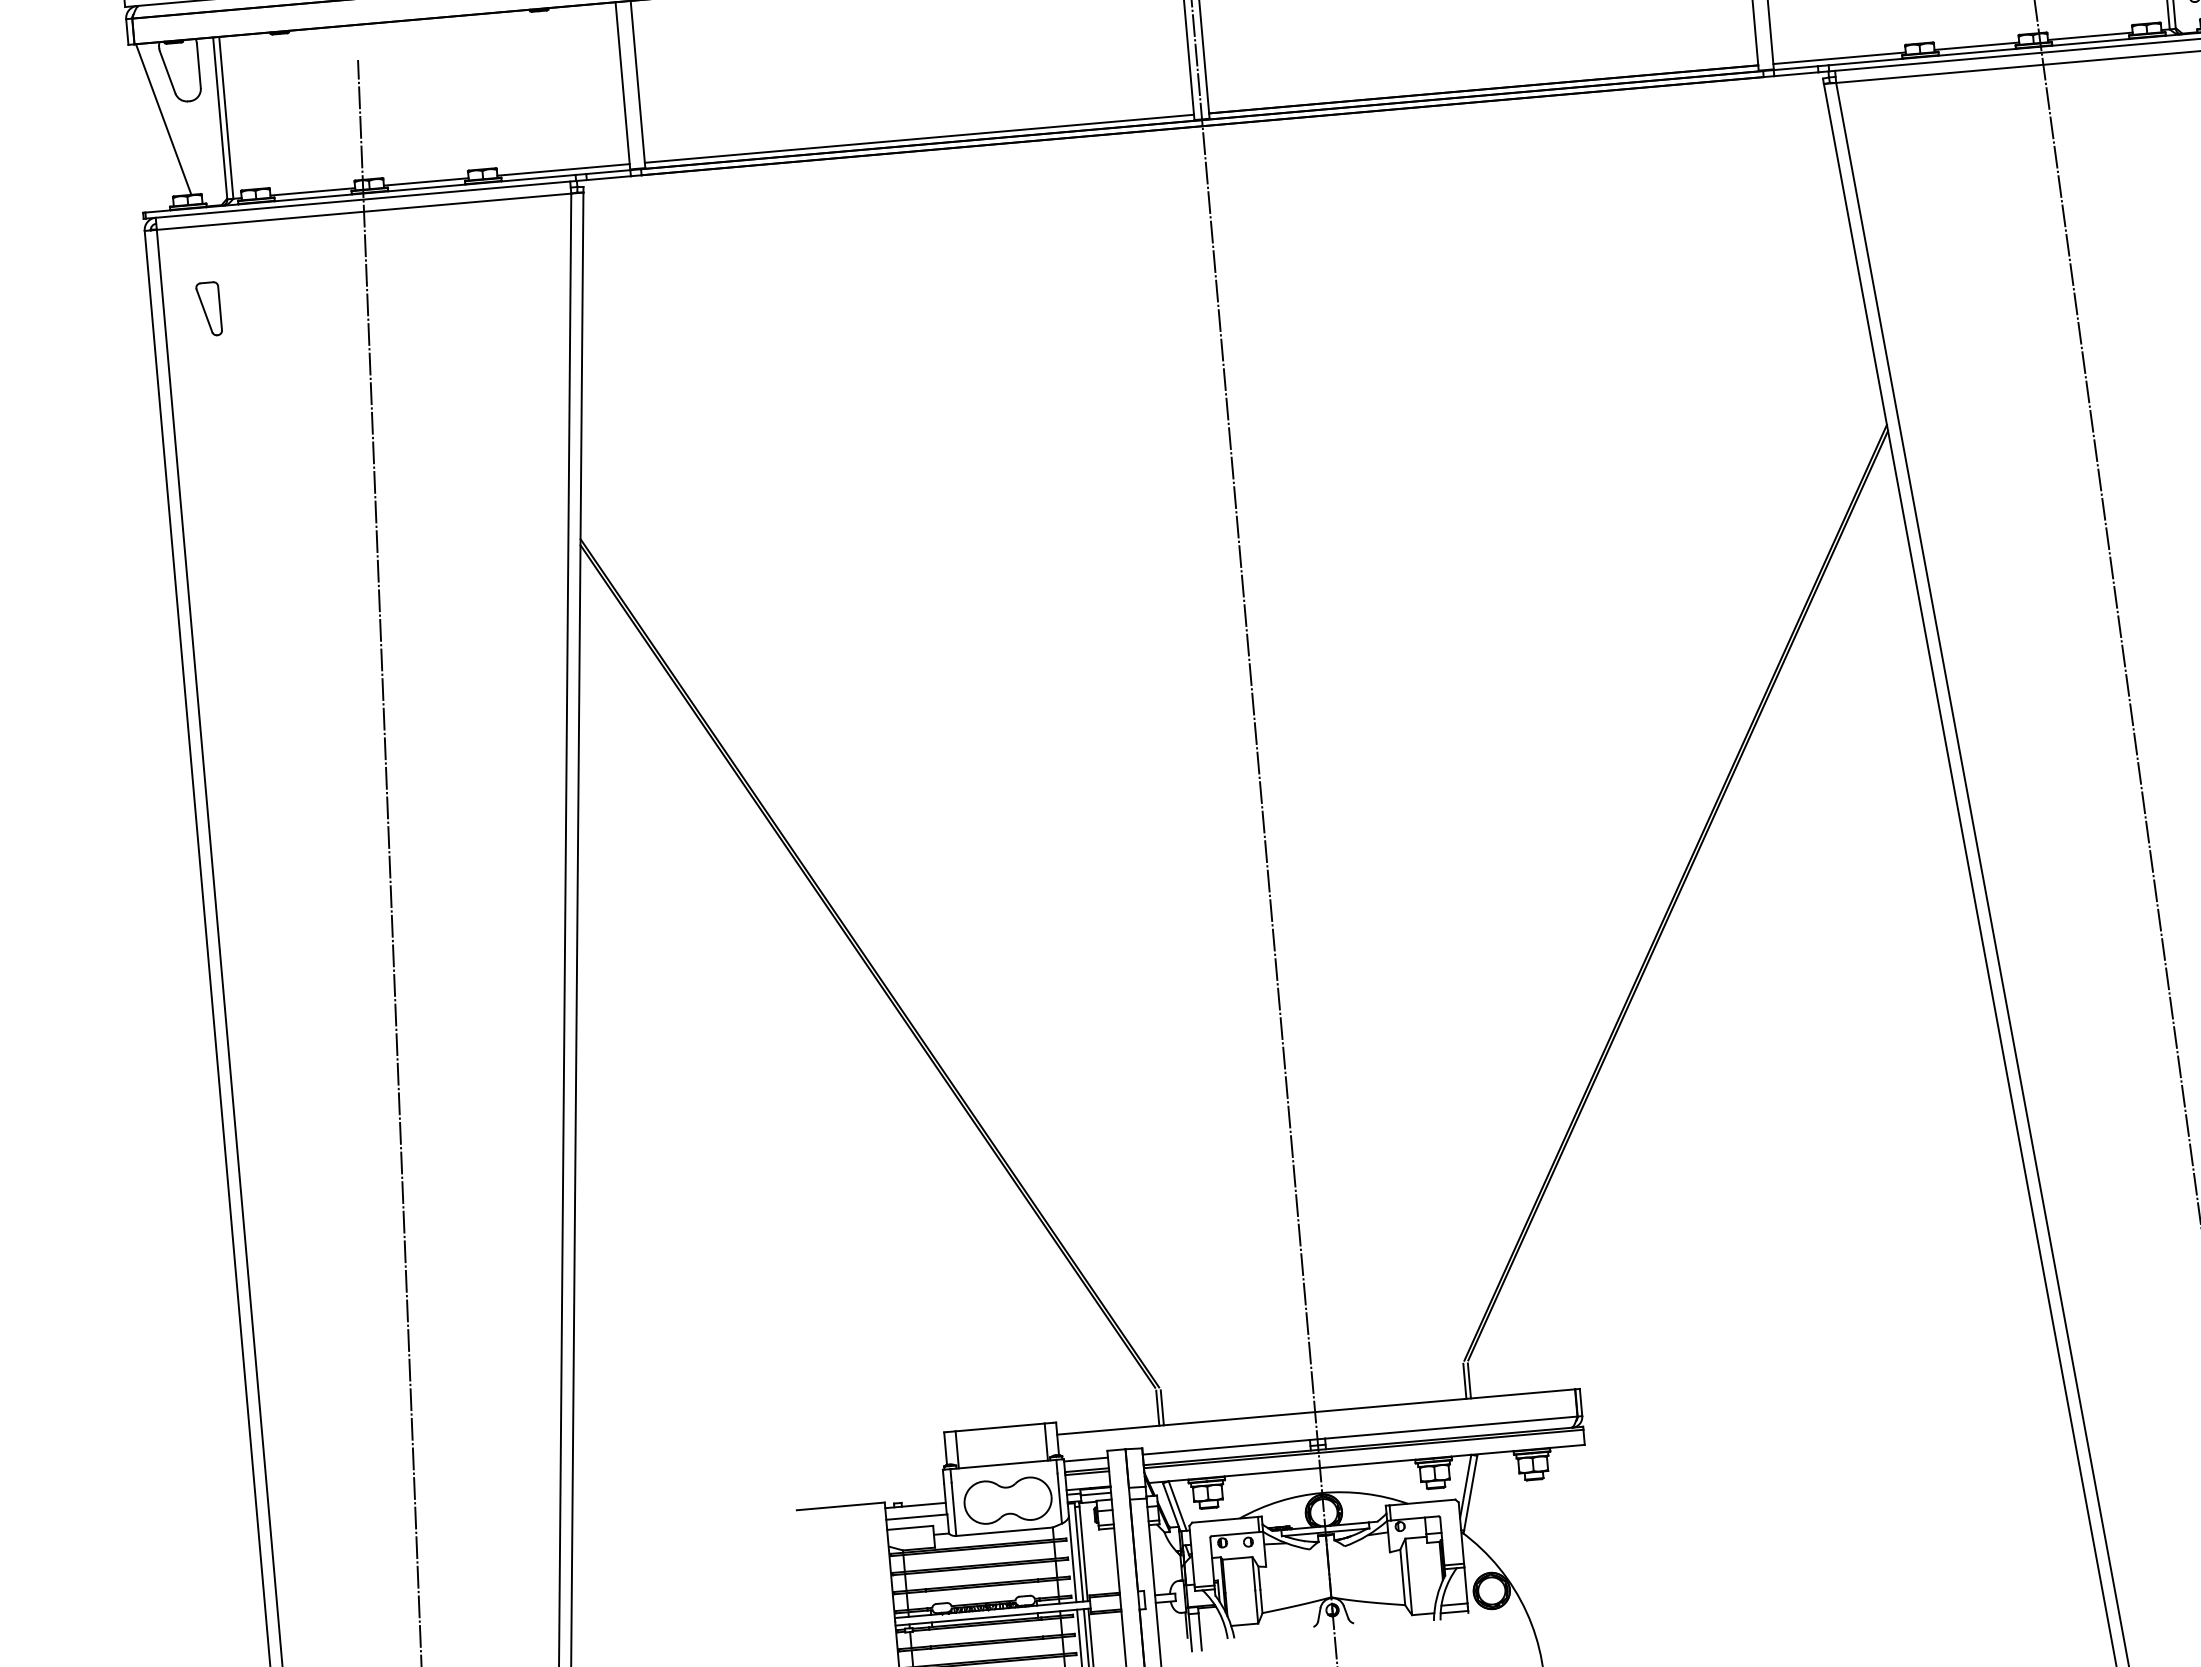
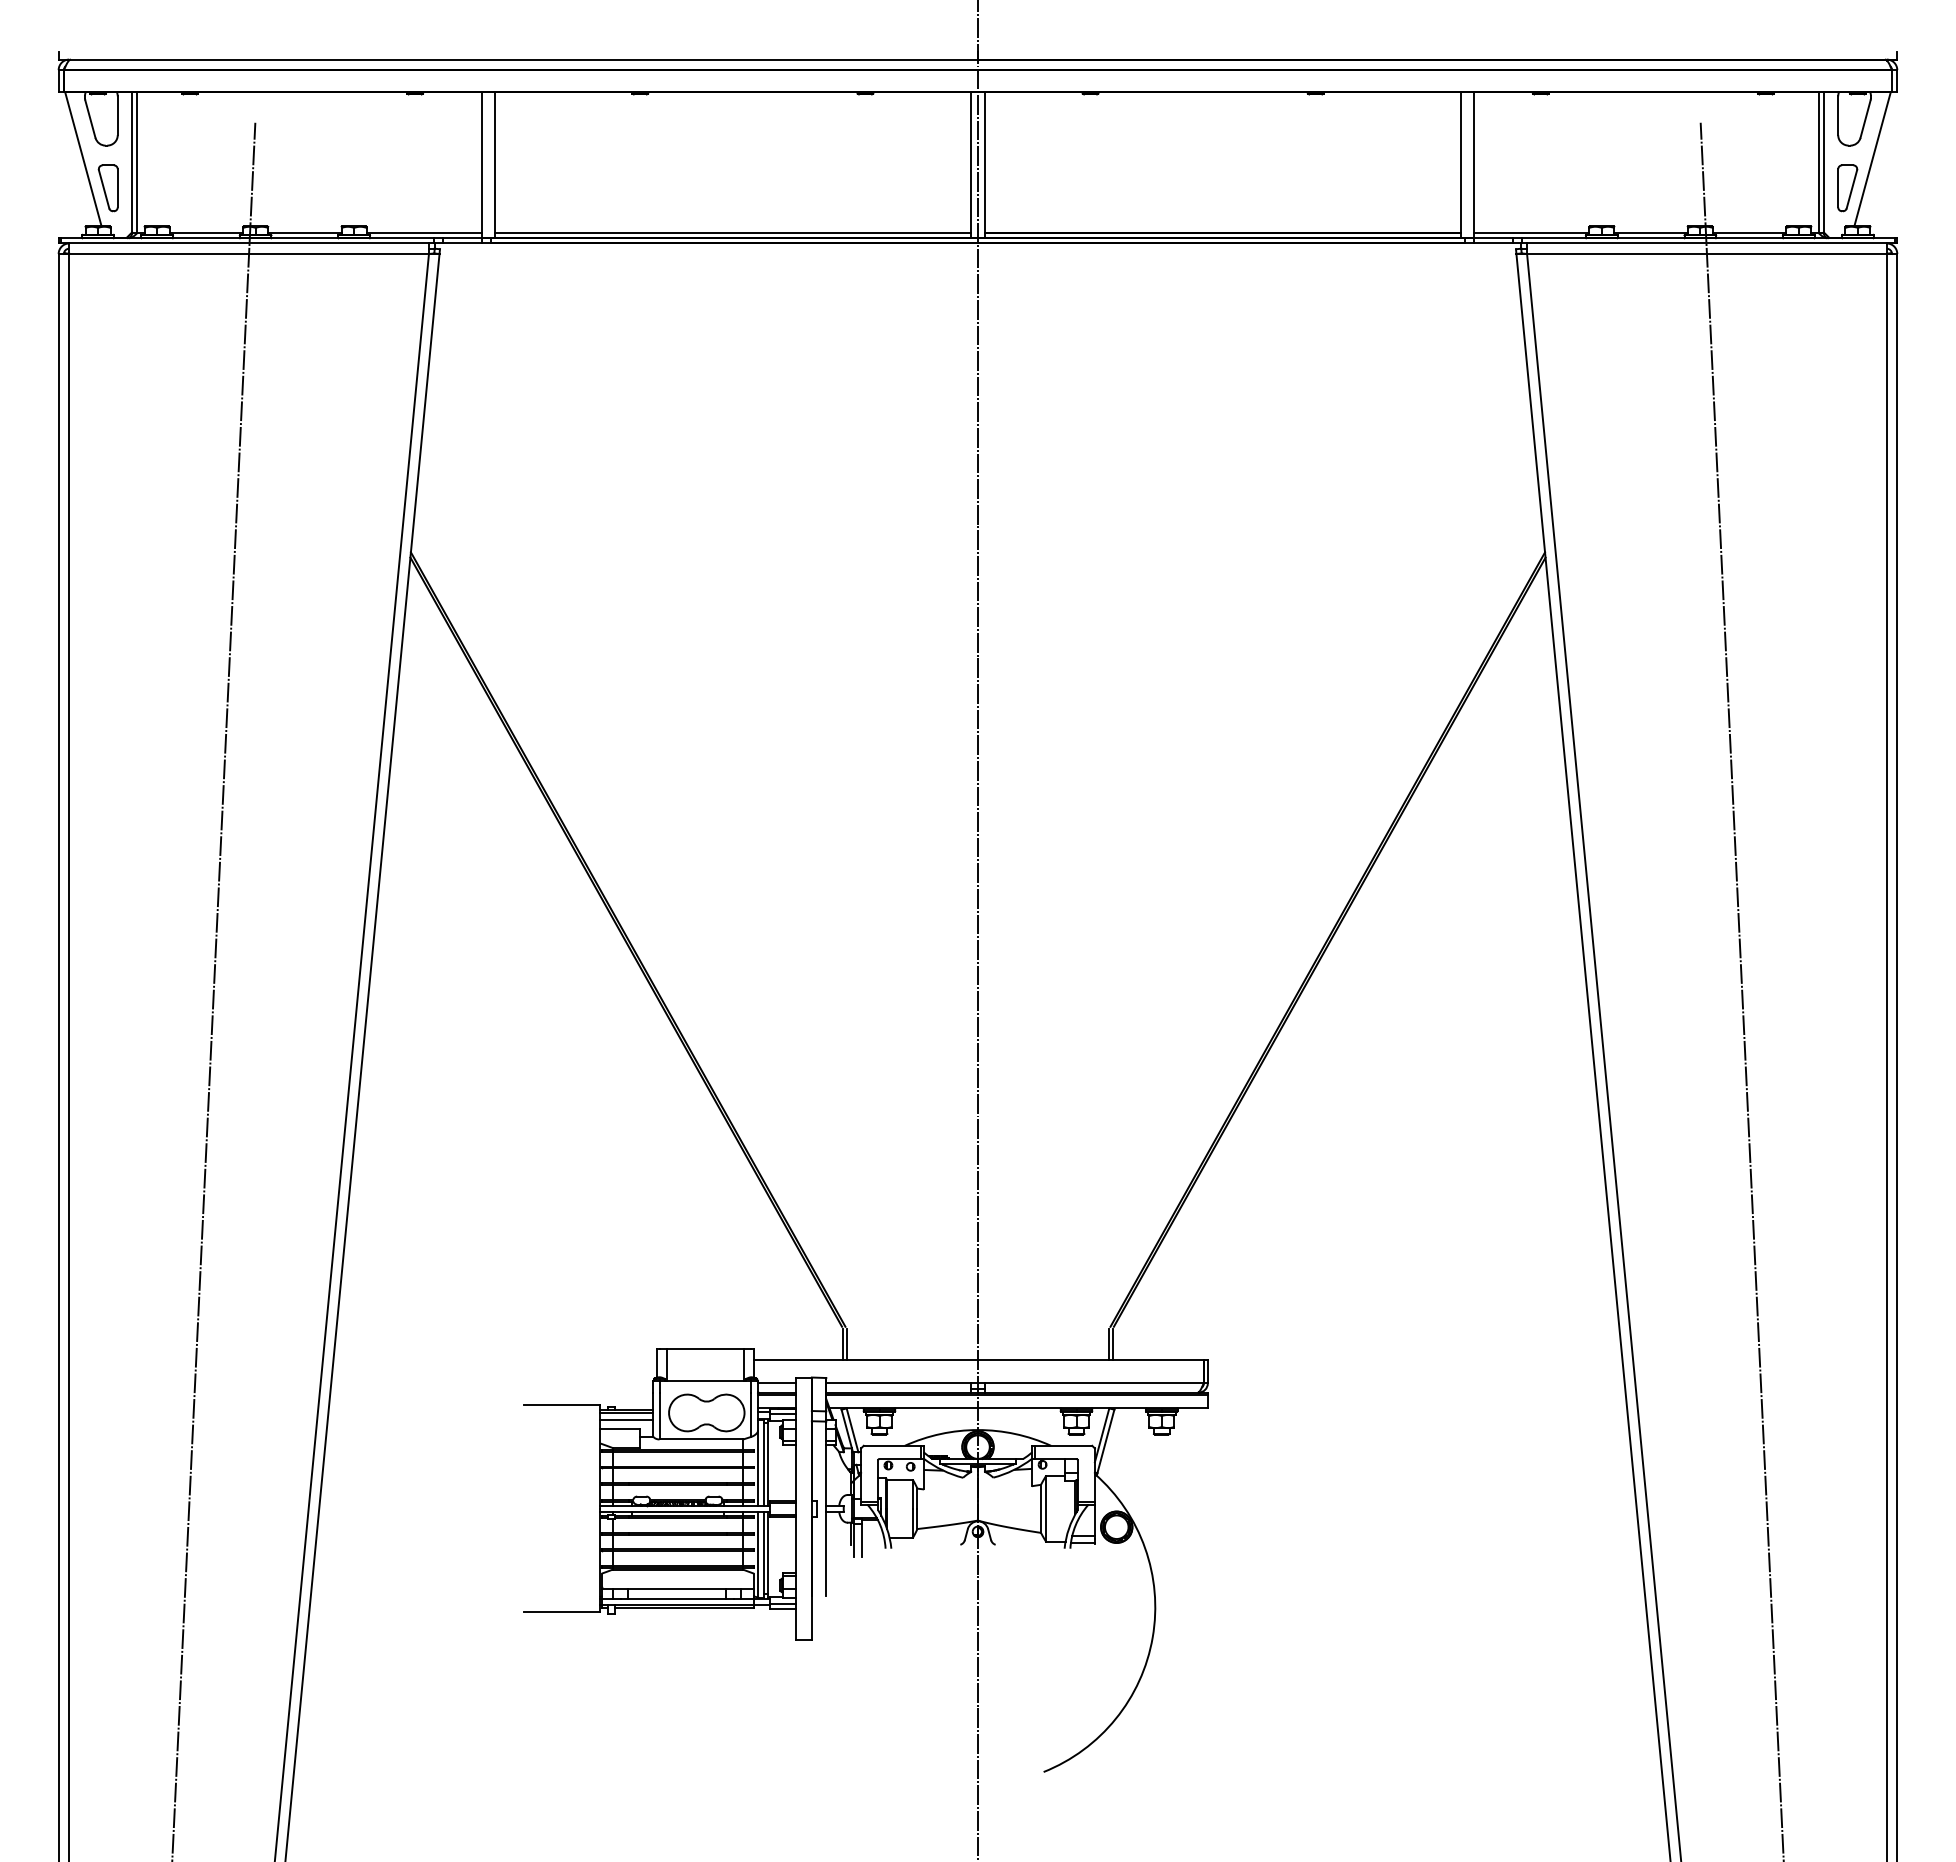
part: (208, 309) -> (107, 188), moved
line: (915, 1509) -> (626, 1413), added

